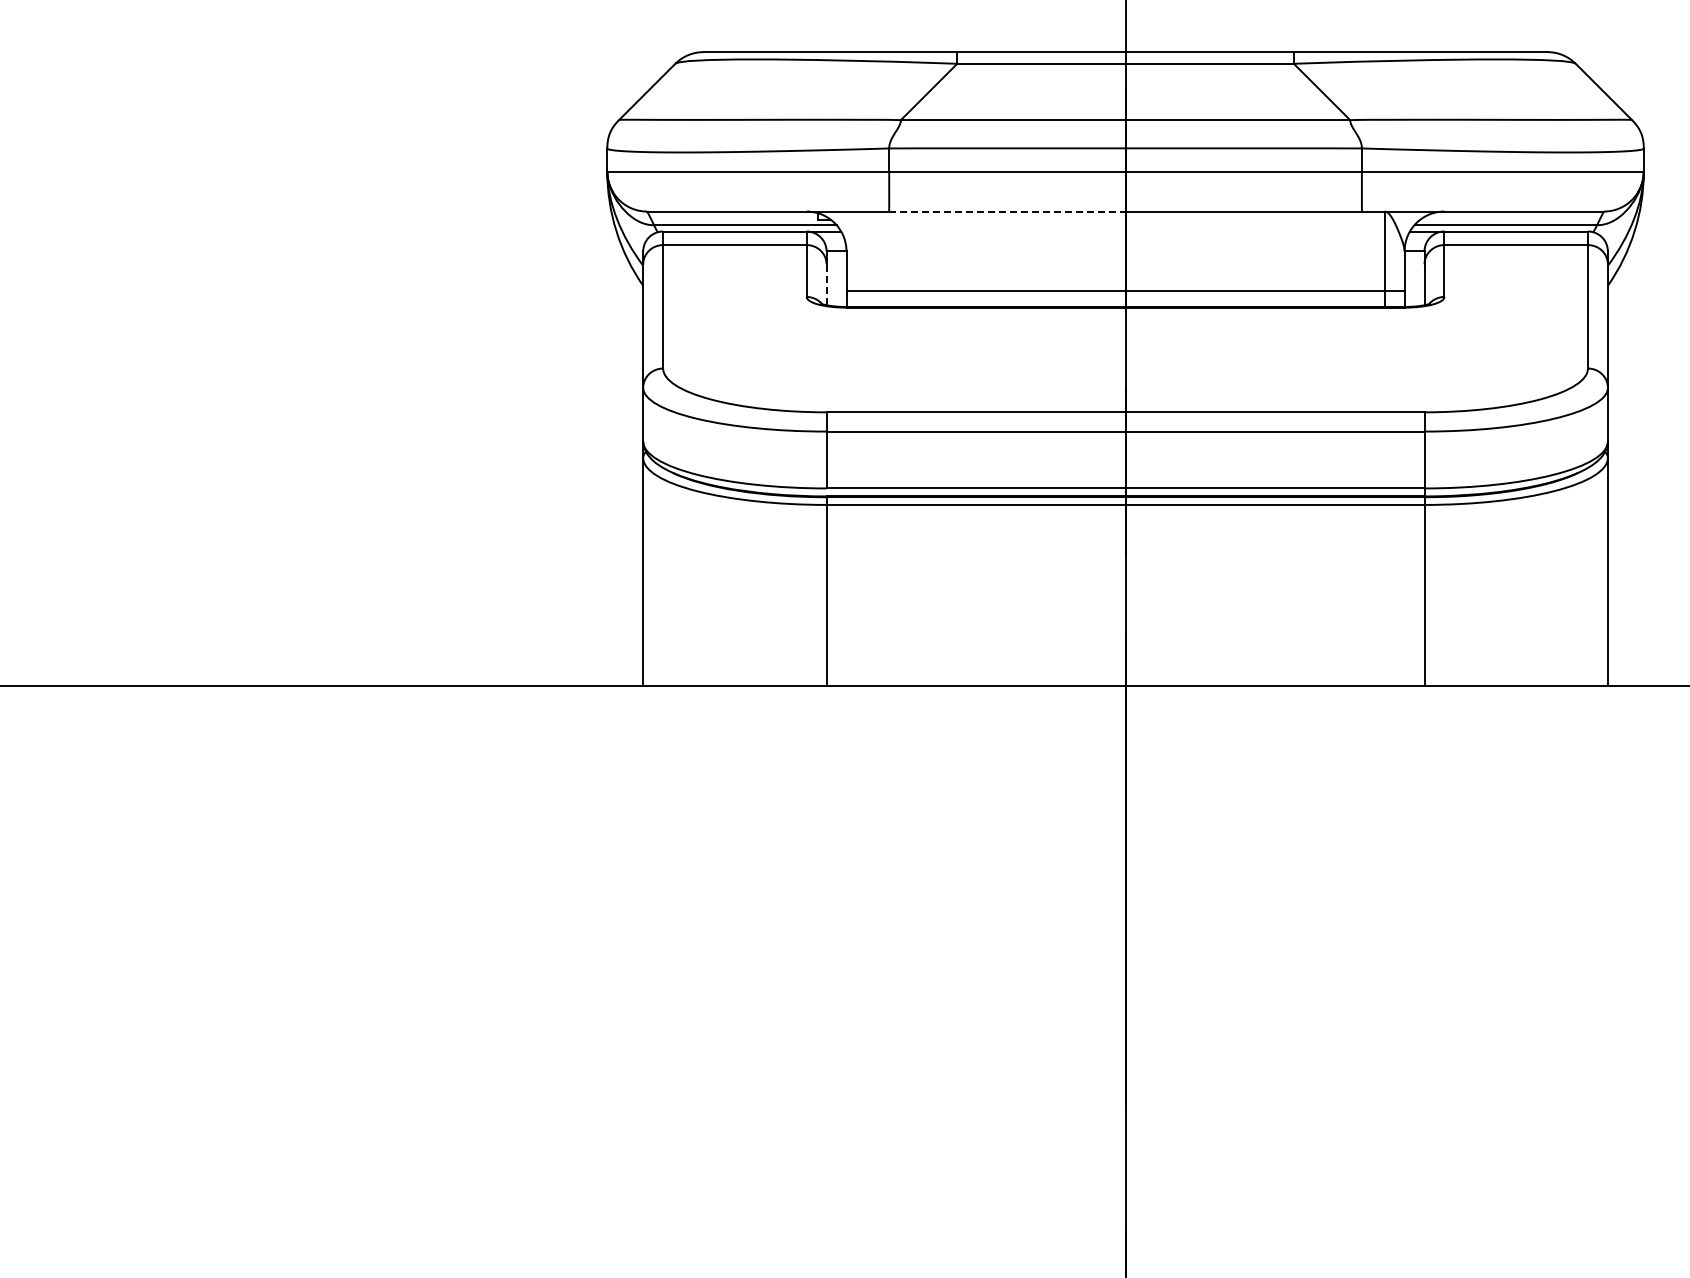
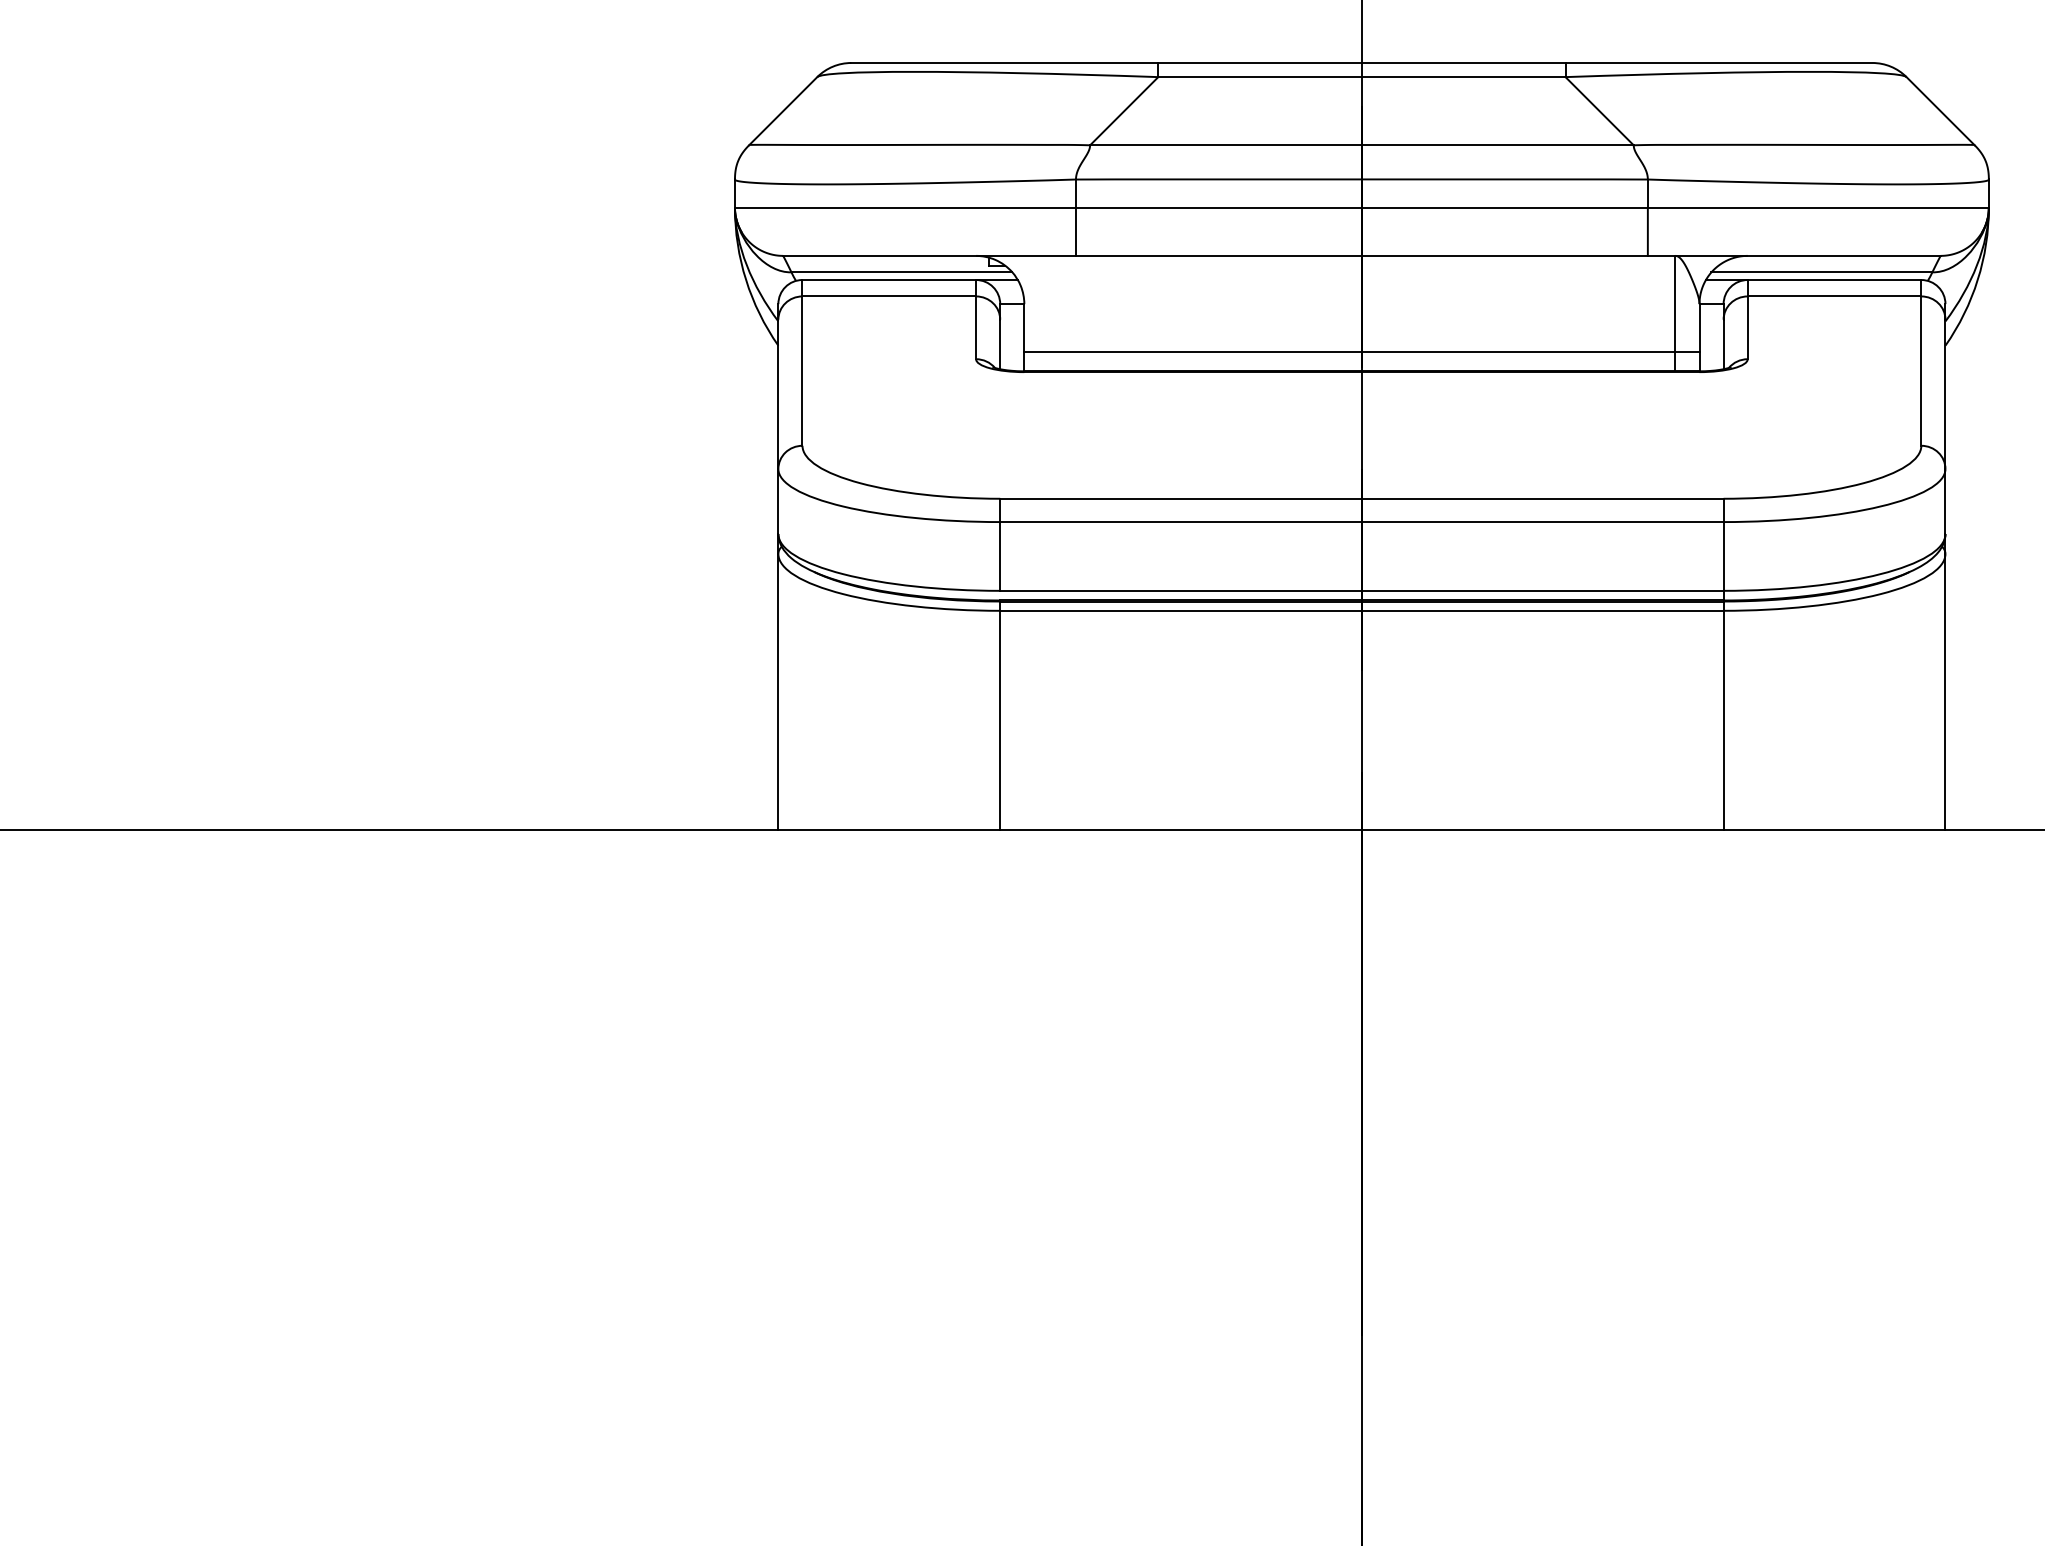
line: (1007, 211) -> (1219, 255), dashed -> solid
line: (826, 284) -> (1000, 344), dashed -> solid

